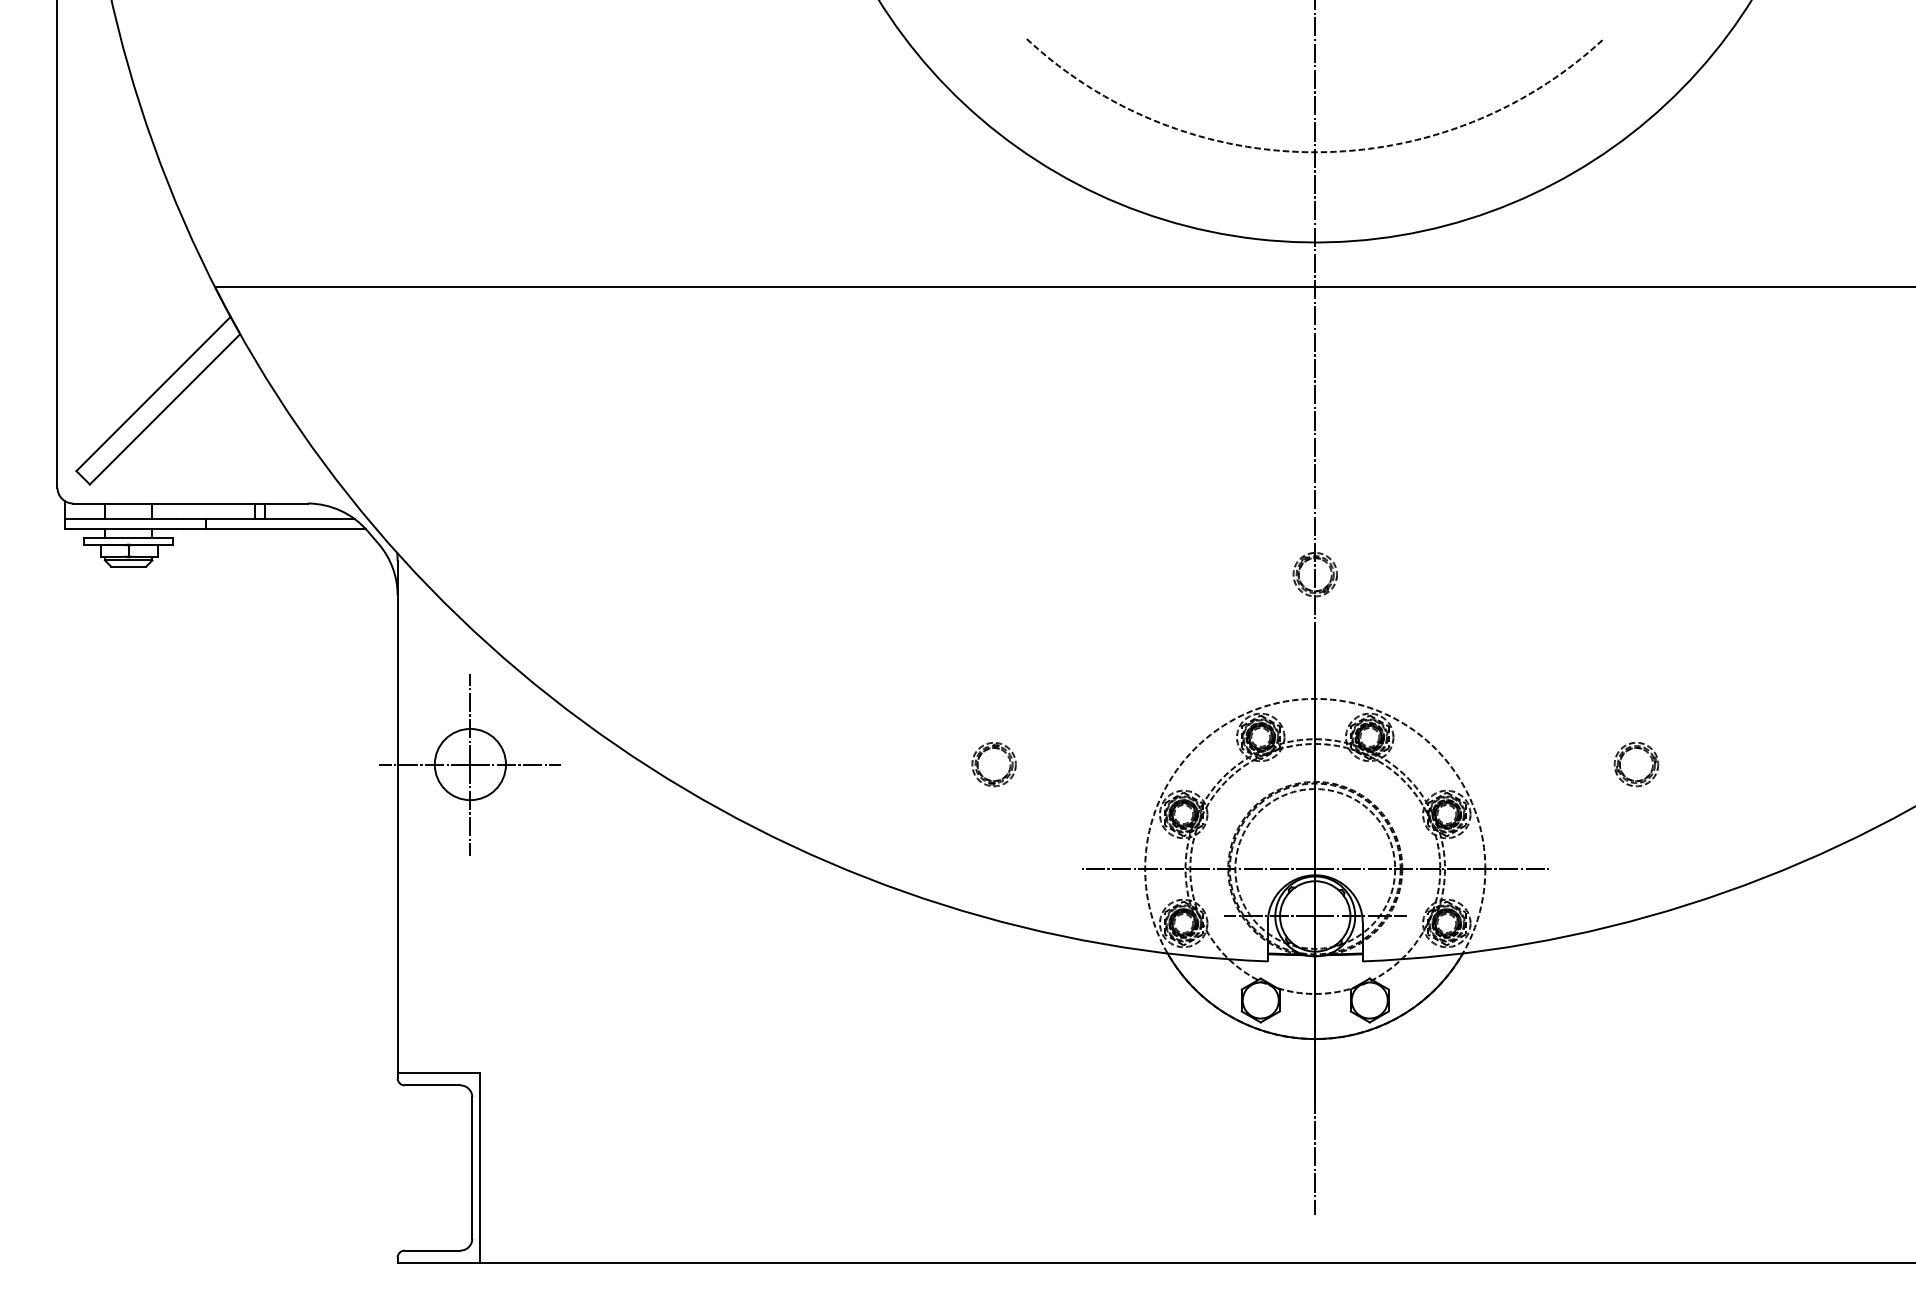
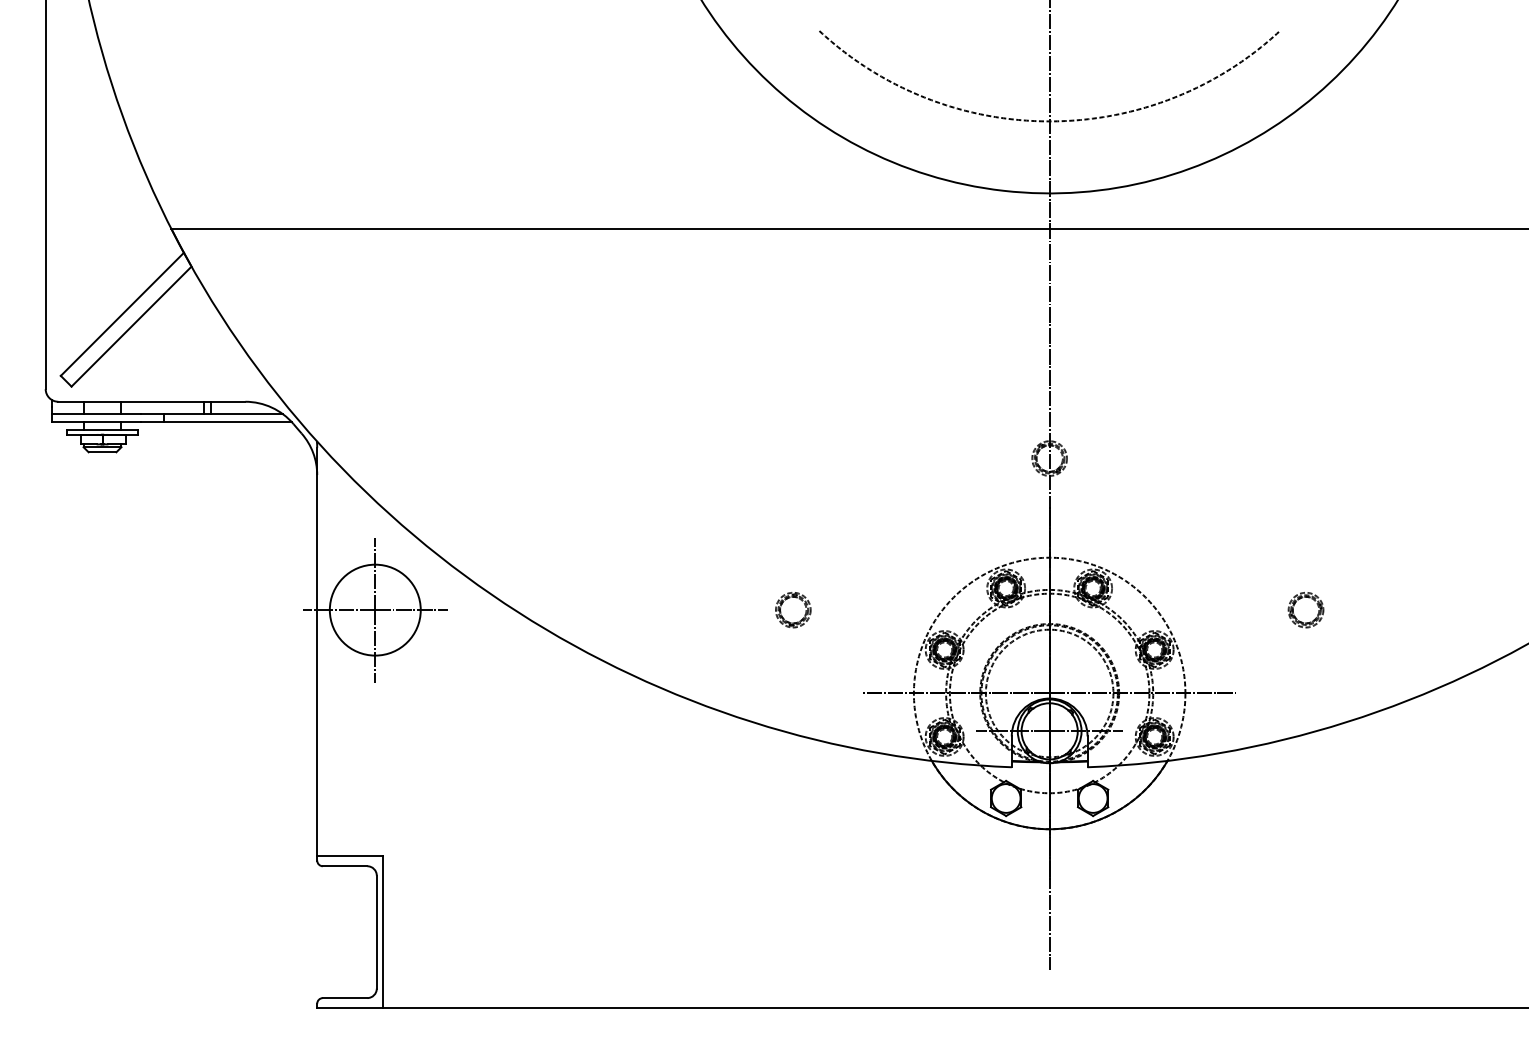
circle: (470, 764) -> (375, 610), size x1.6

